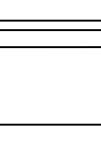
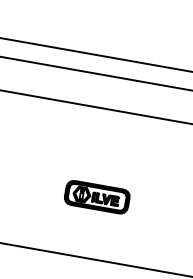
part: (49, 92) -> (96, 196), added

